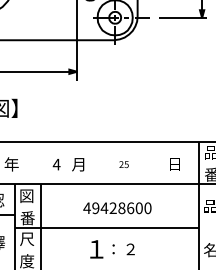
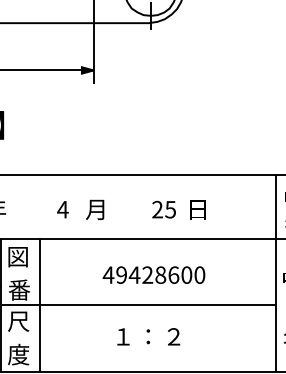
part: (123, 164) -> (163, 209), size x1.67
text: (174, 164) -> (197, 209), moved
part: (97, 249) -> (124, 337), size x0.62

